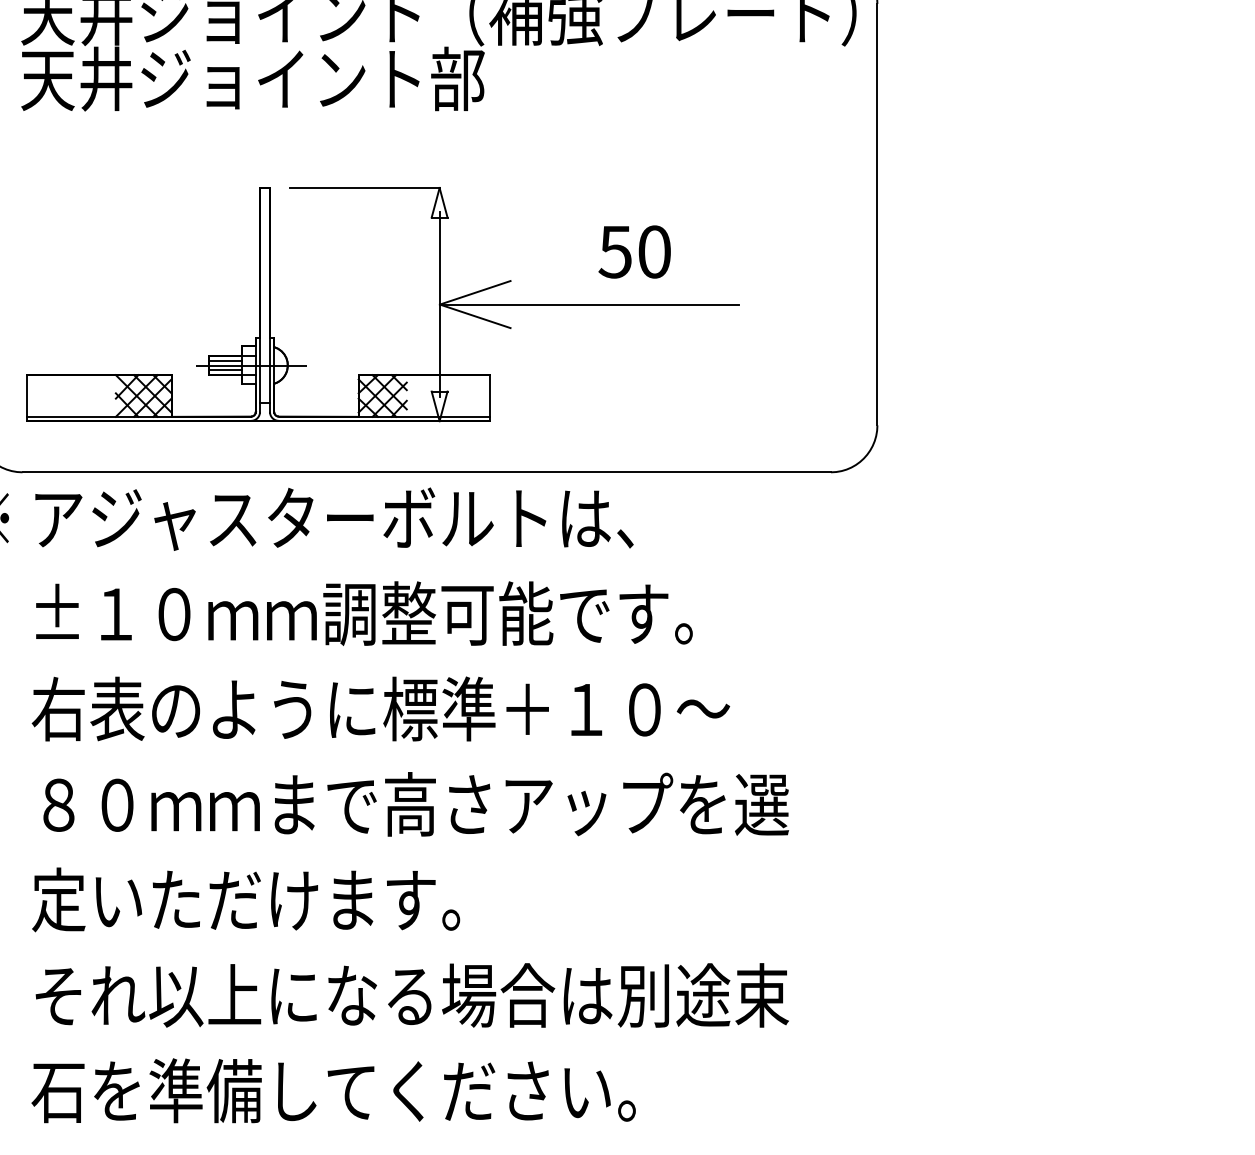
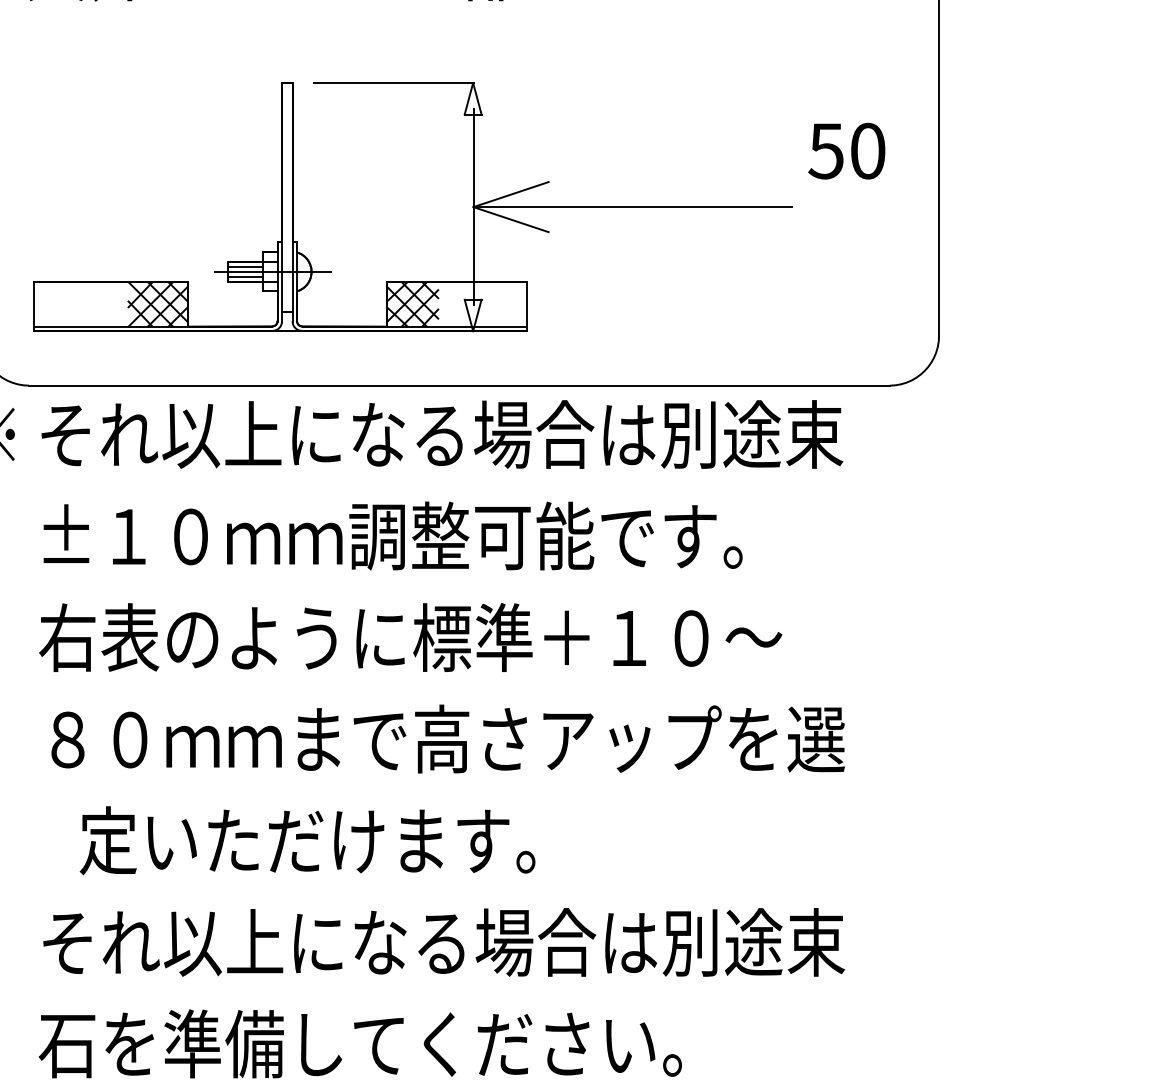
text: (634, 251) -> (846, 150), moved
text: (410, 517) -> (442, 433), アジャスターボルトは、 -> それ以上になる場合は別途束
text: (246, 899) -> (308, 840), moved

